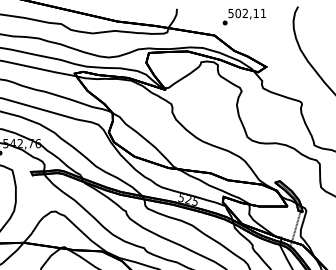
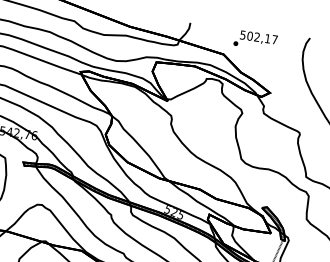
text: (262, 12) -> (274, 38), 502,11 -> 502,17

